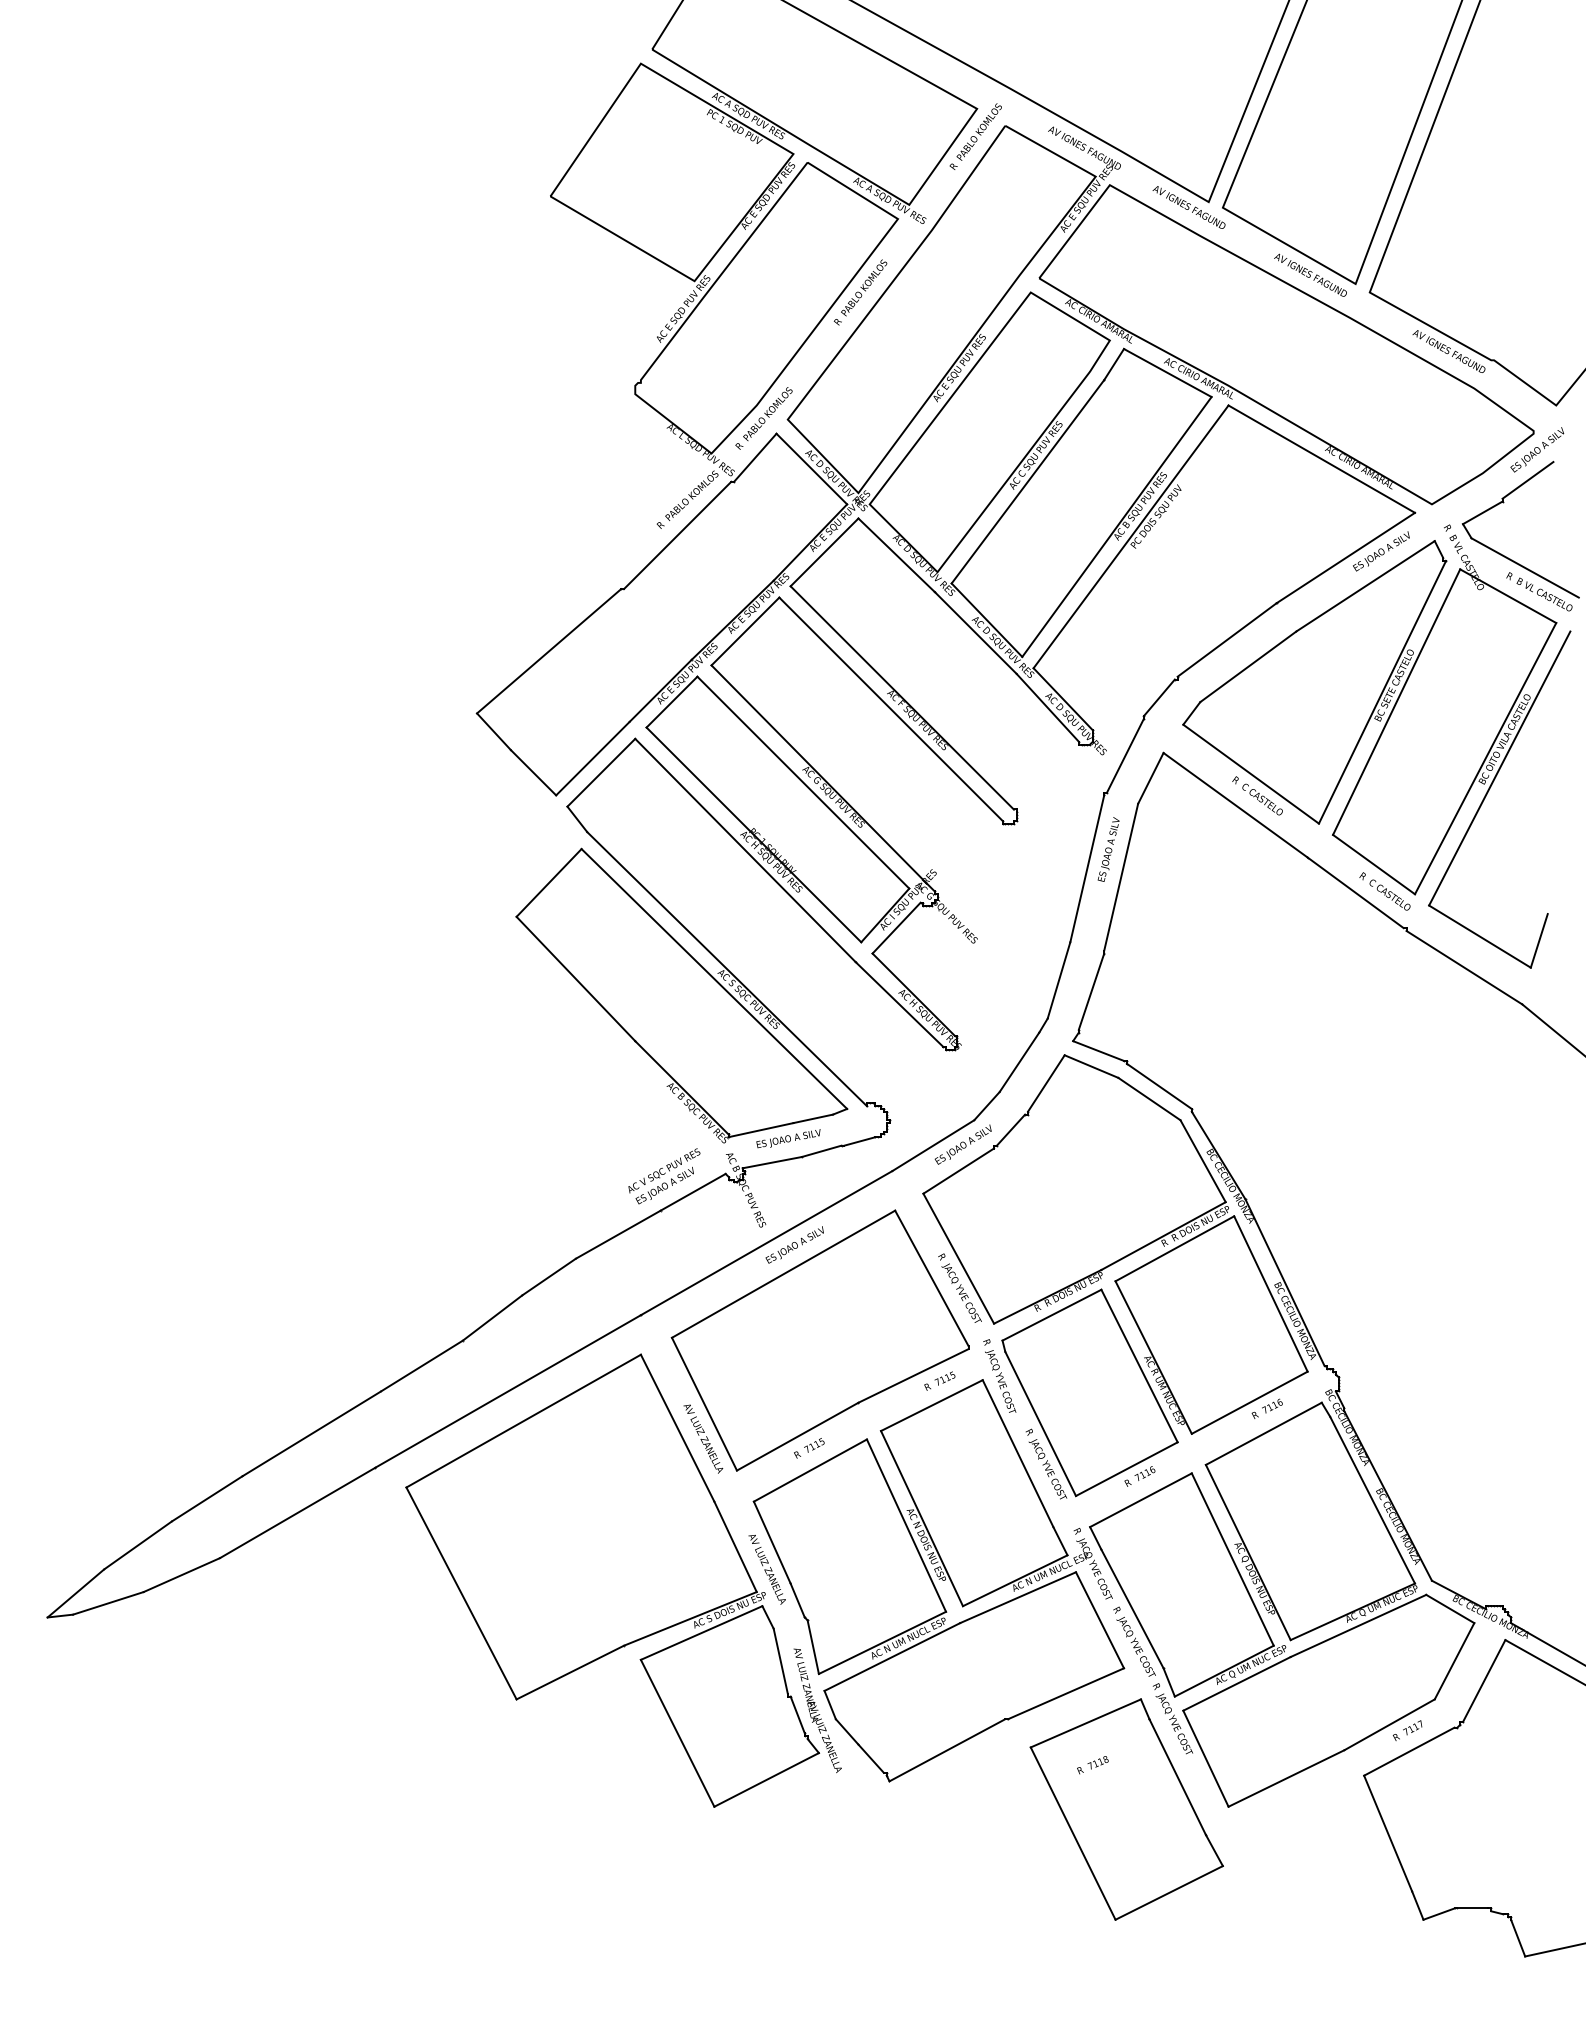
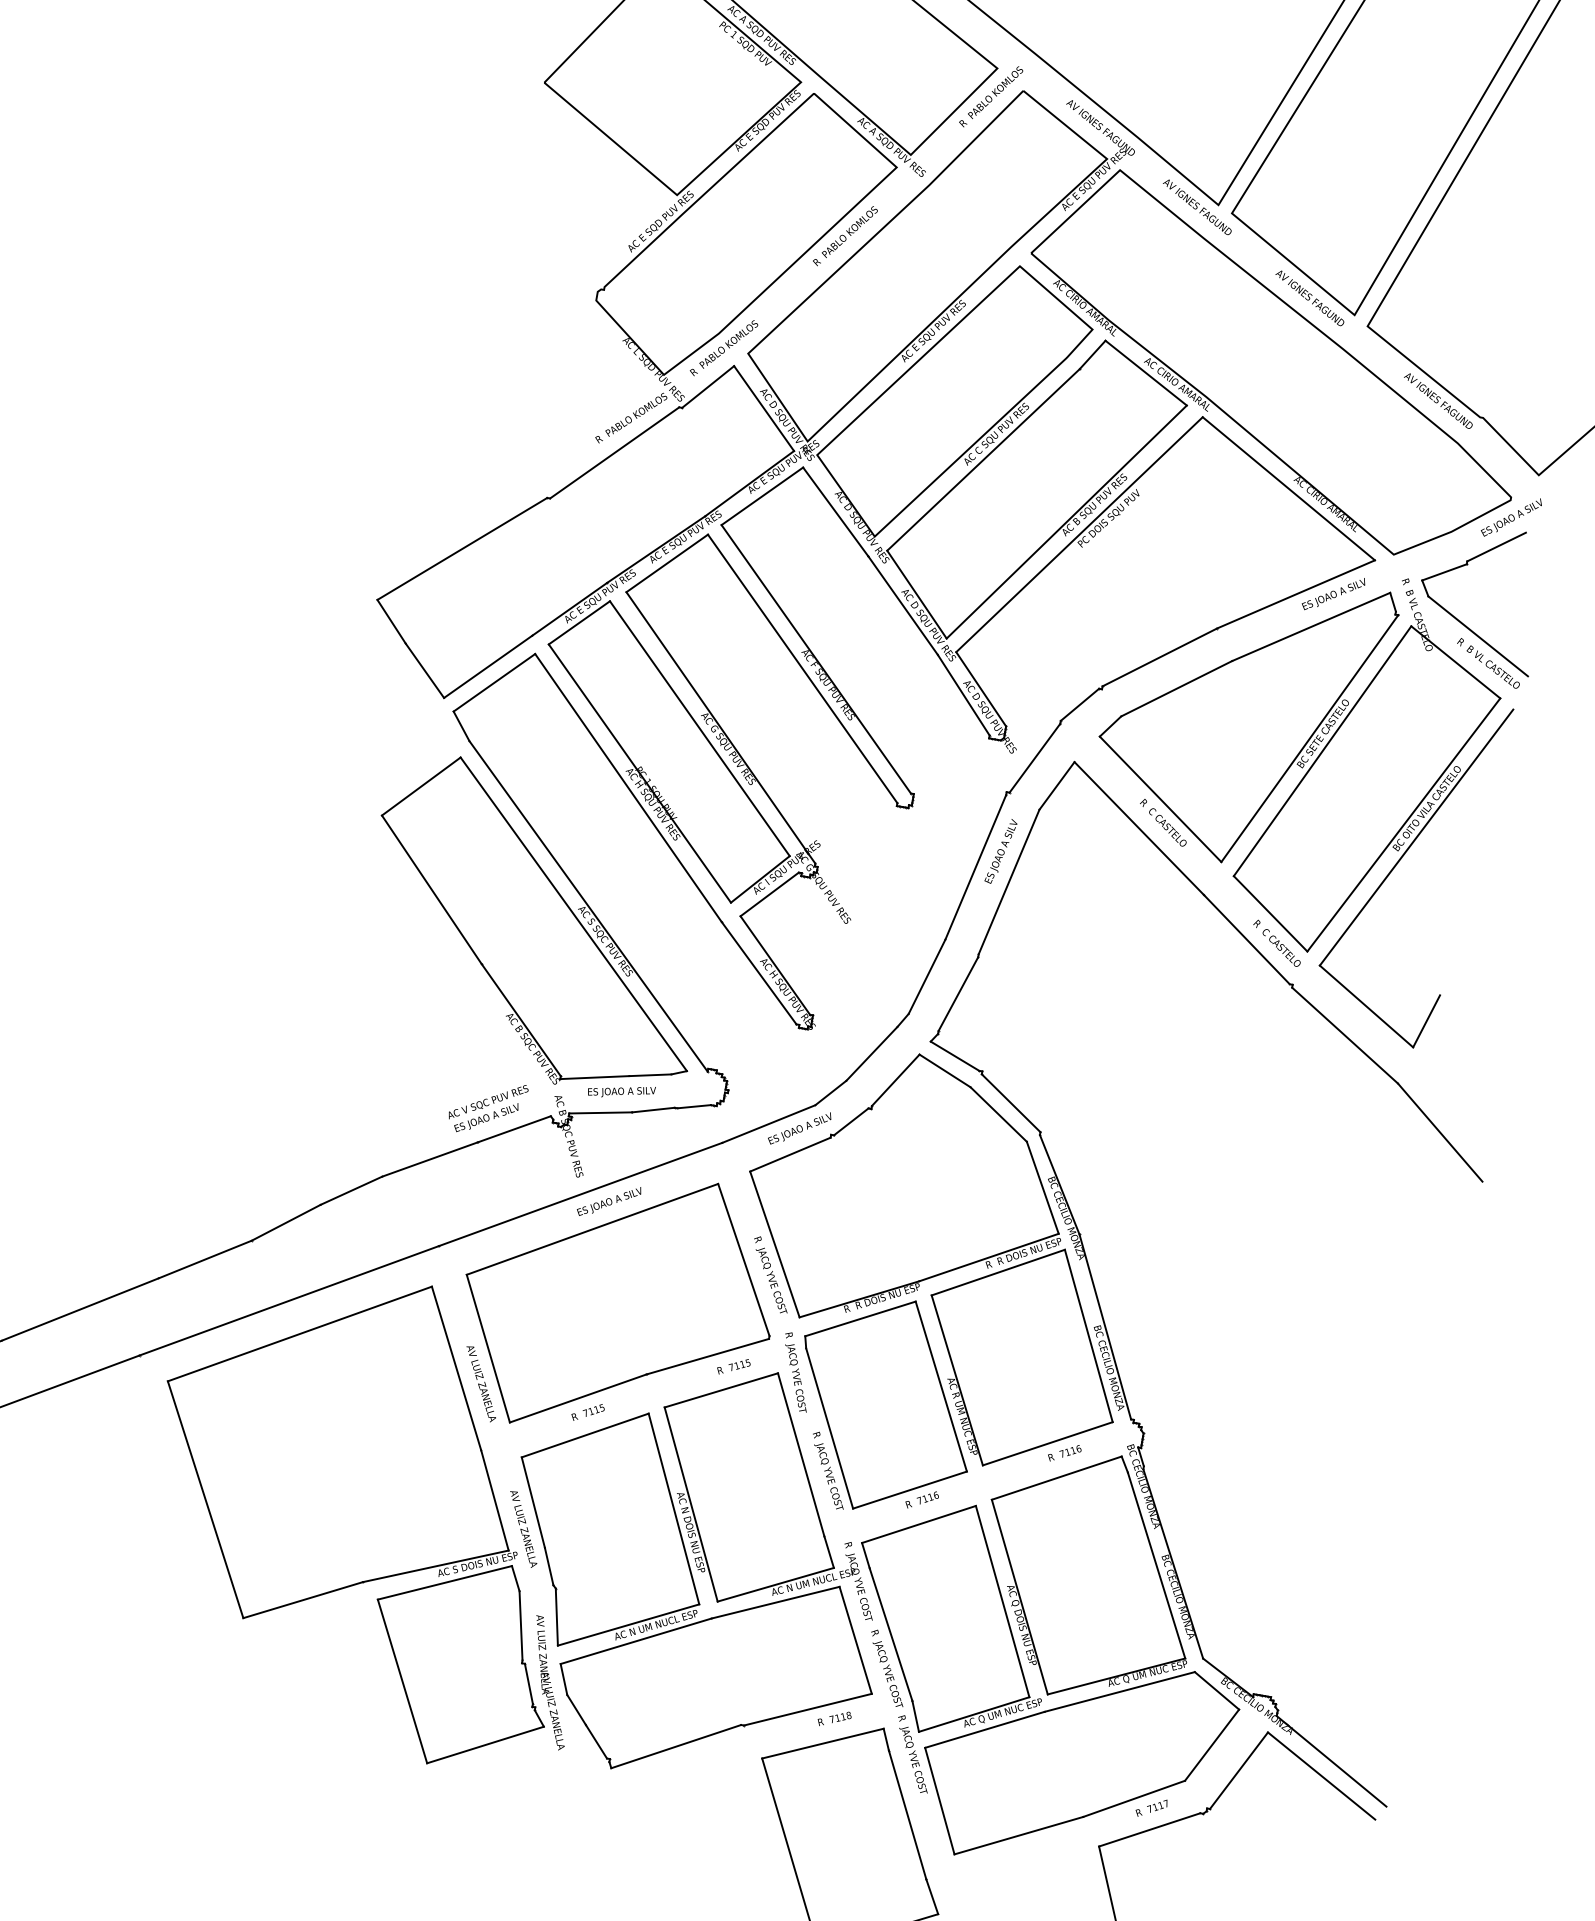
text: (1092, 1765) -> (834, 1719), moved

